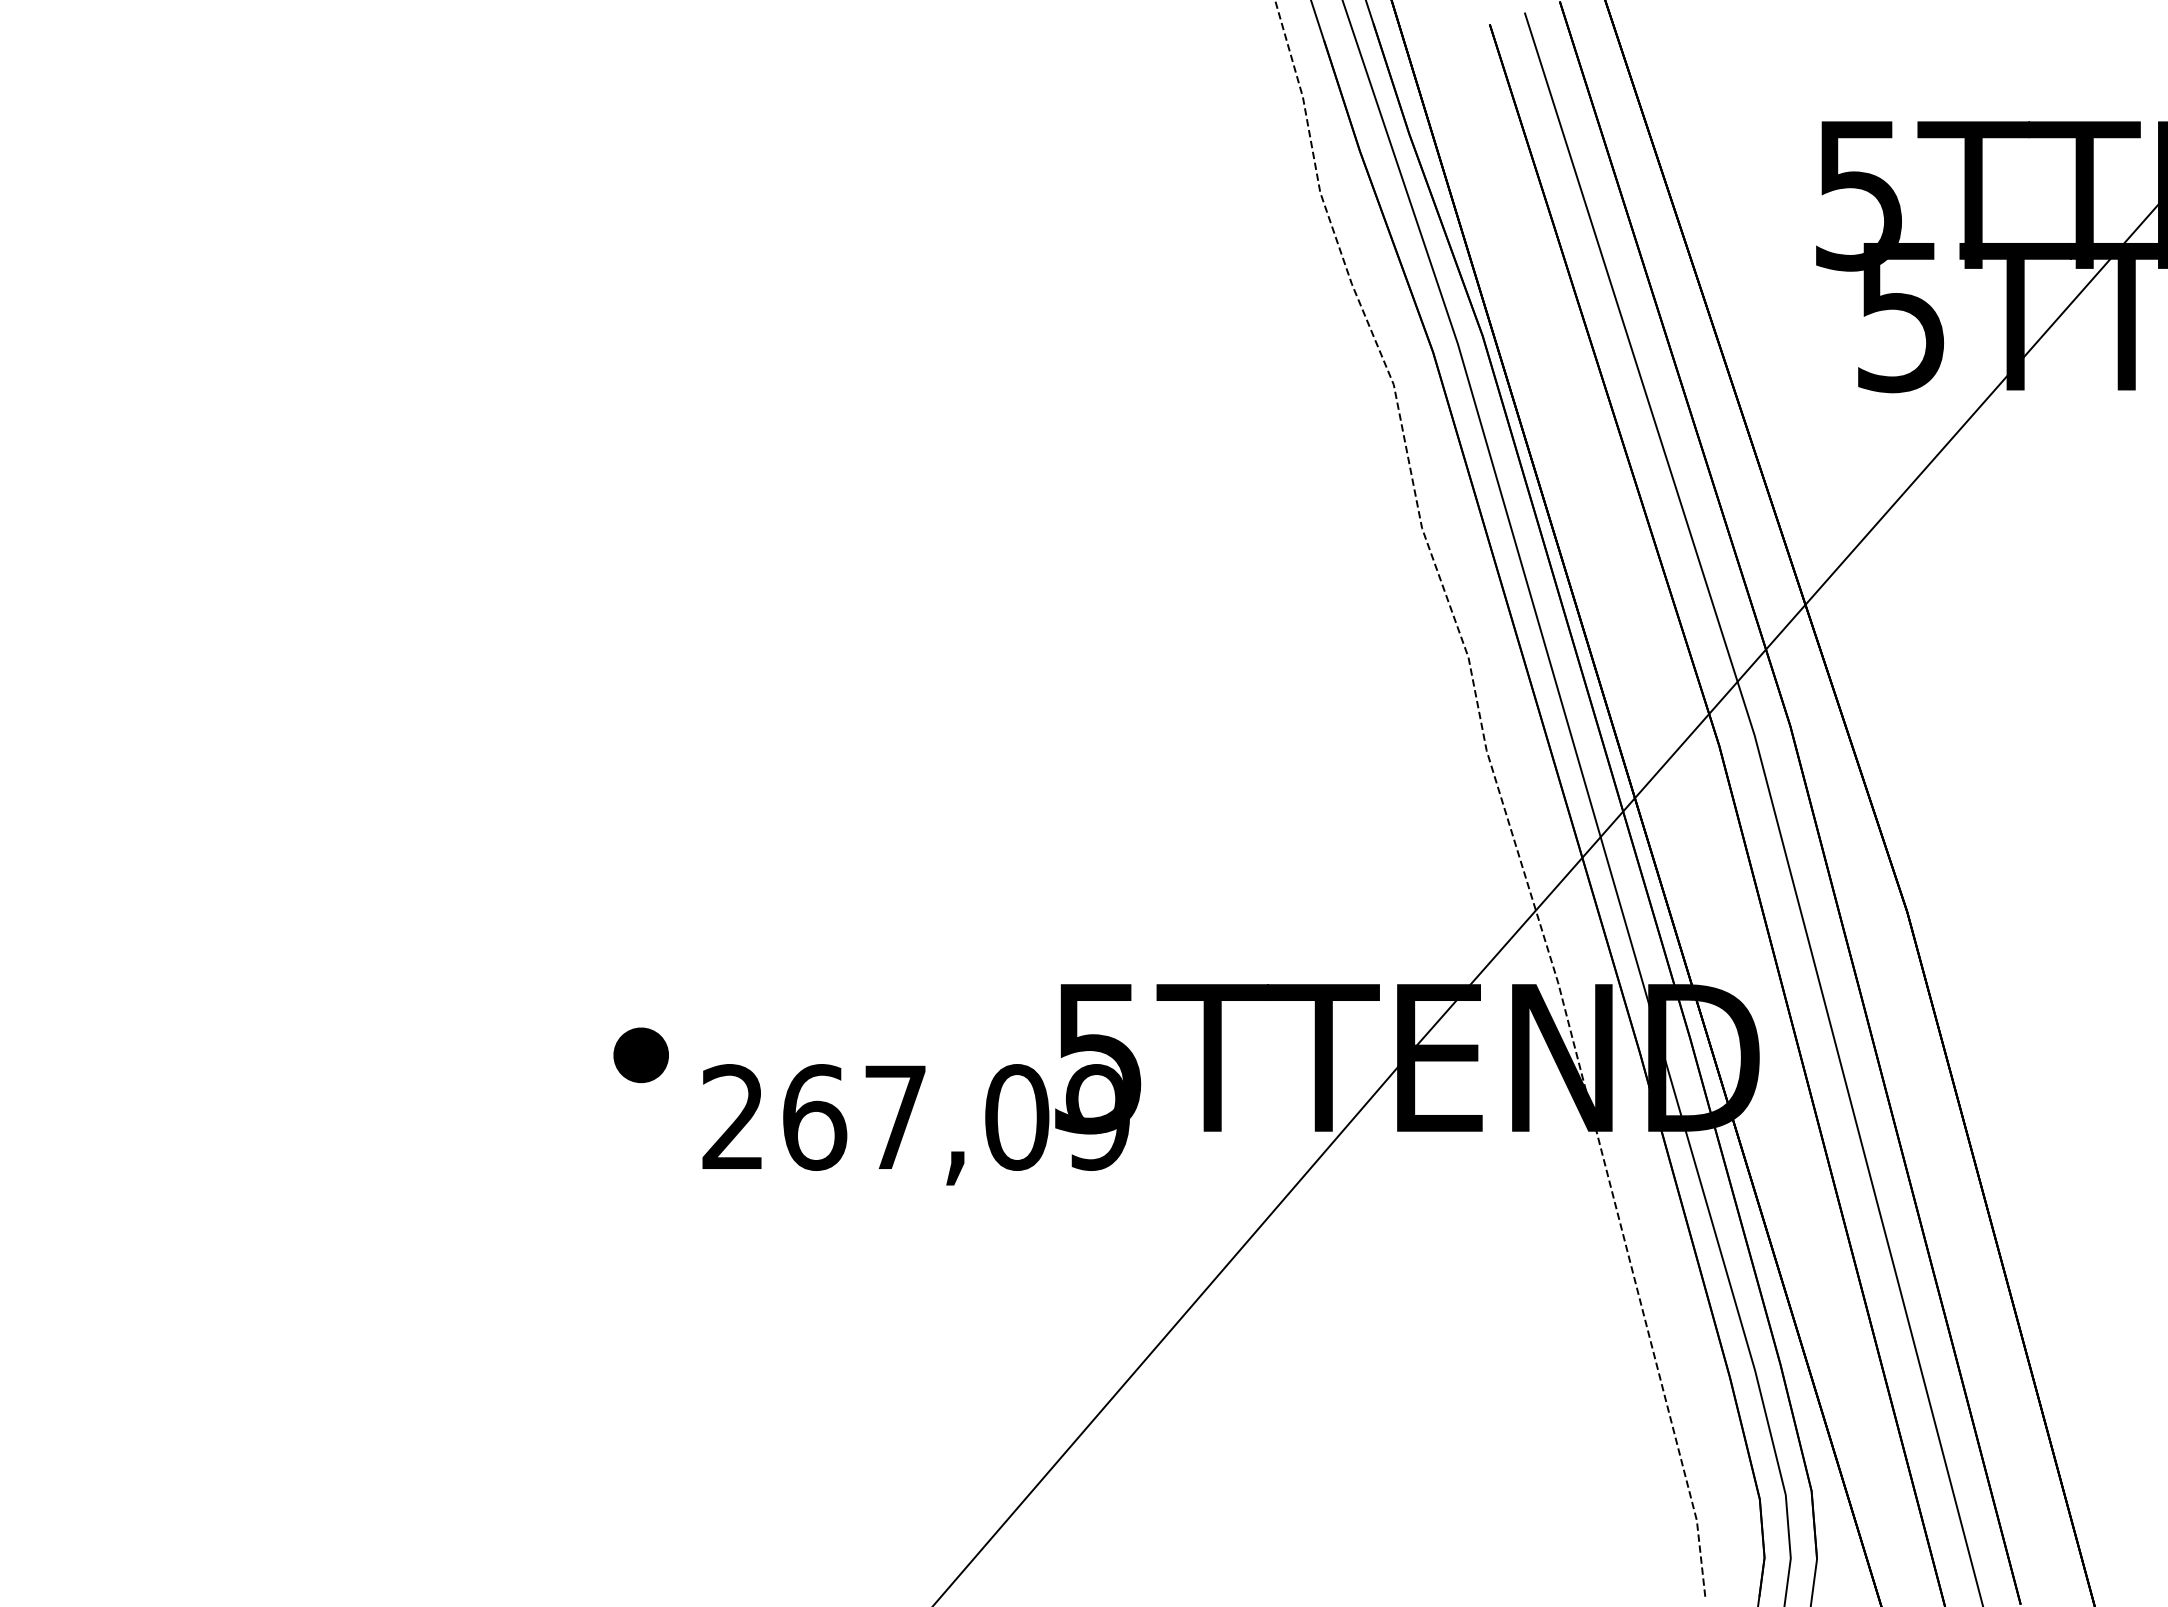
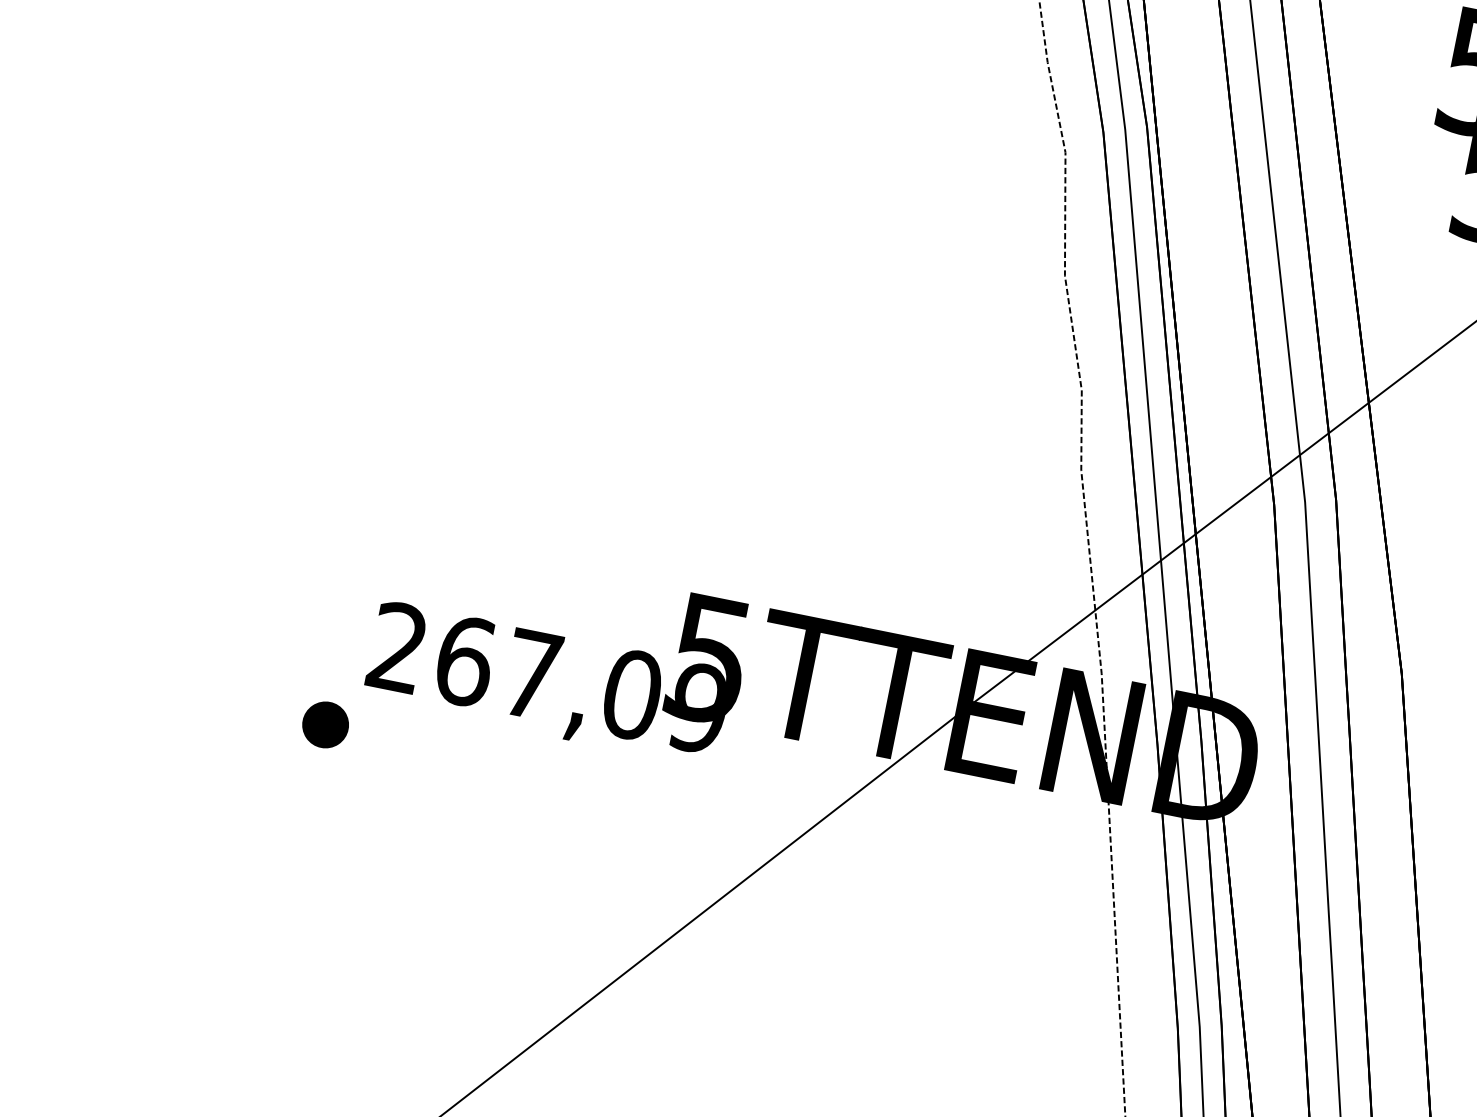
part: (640, 1054) -> (325, 724), moved

